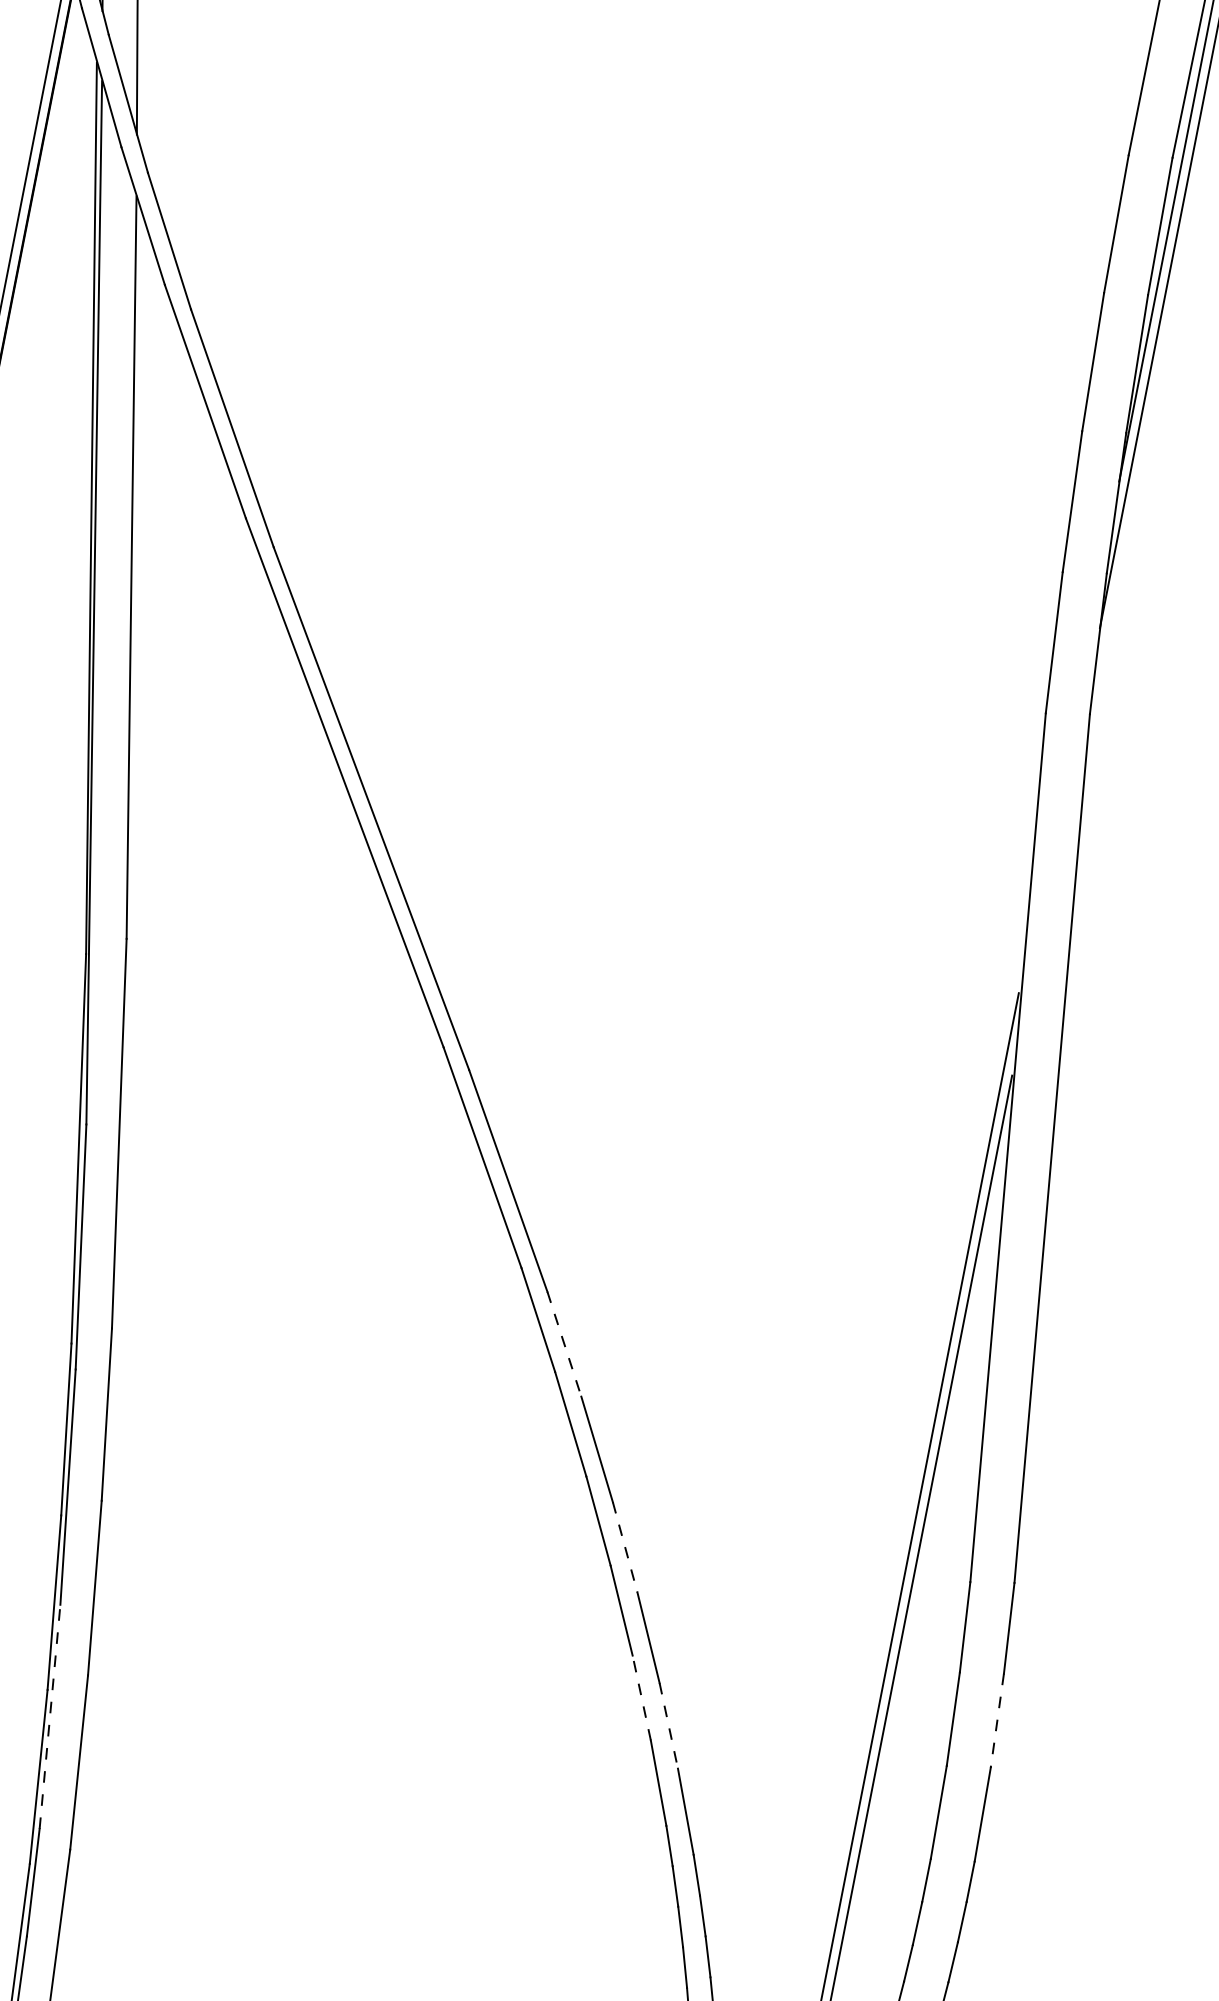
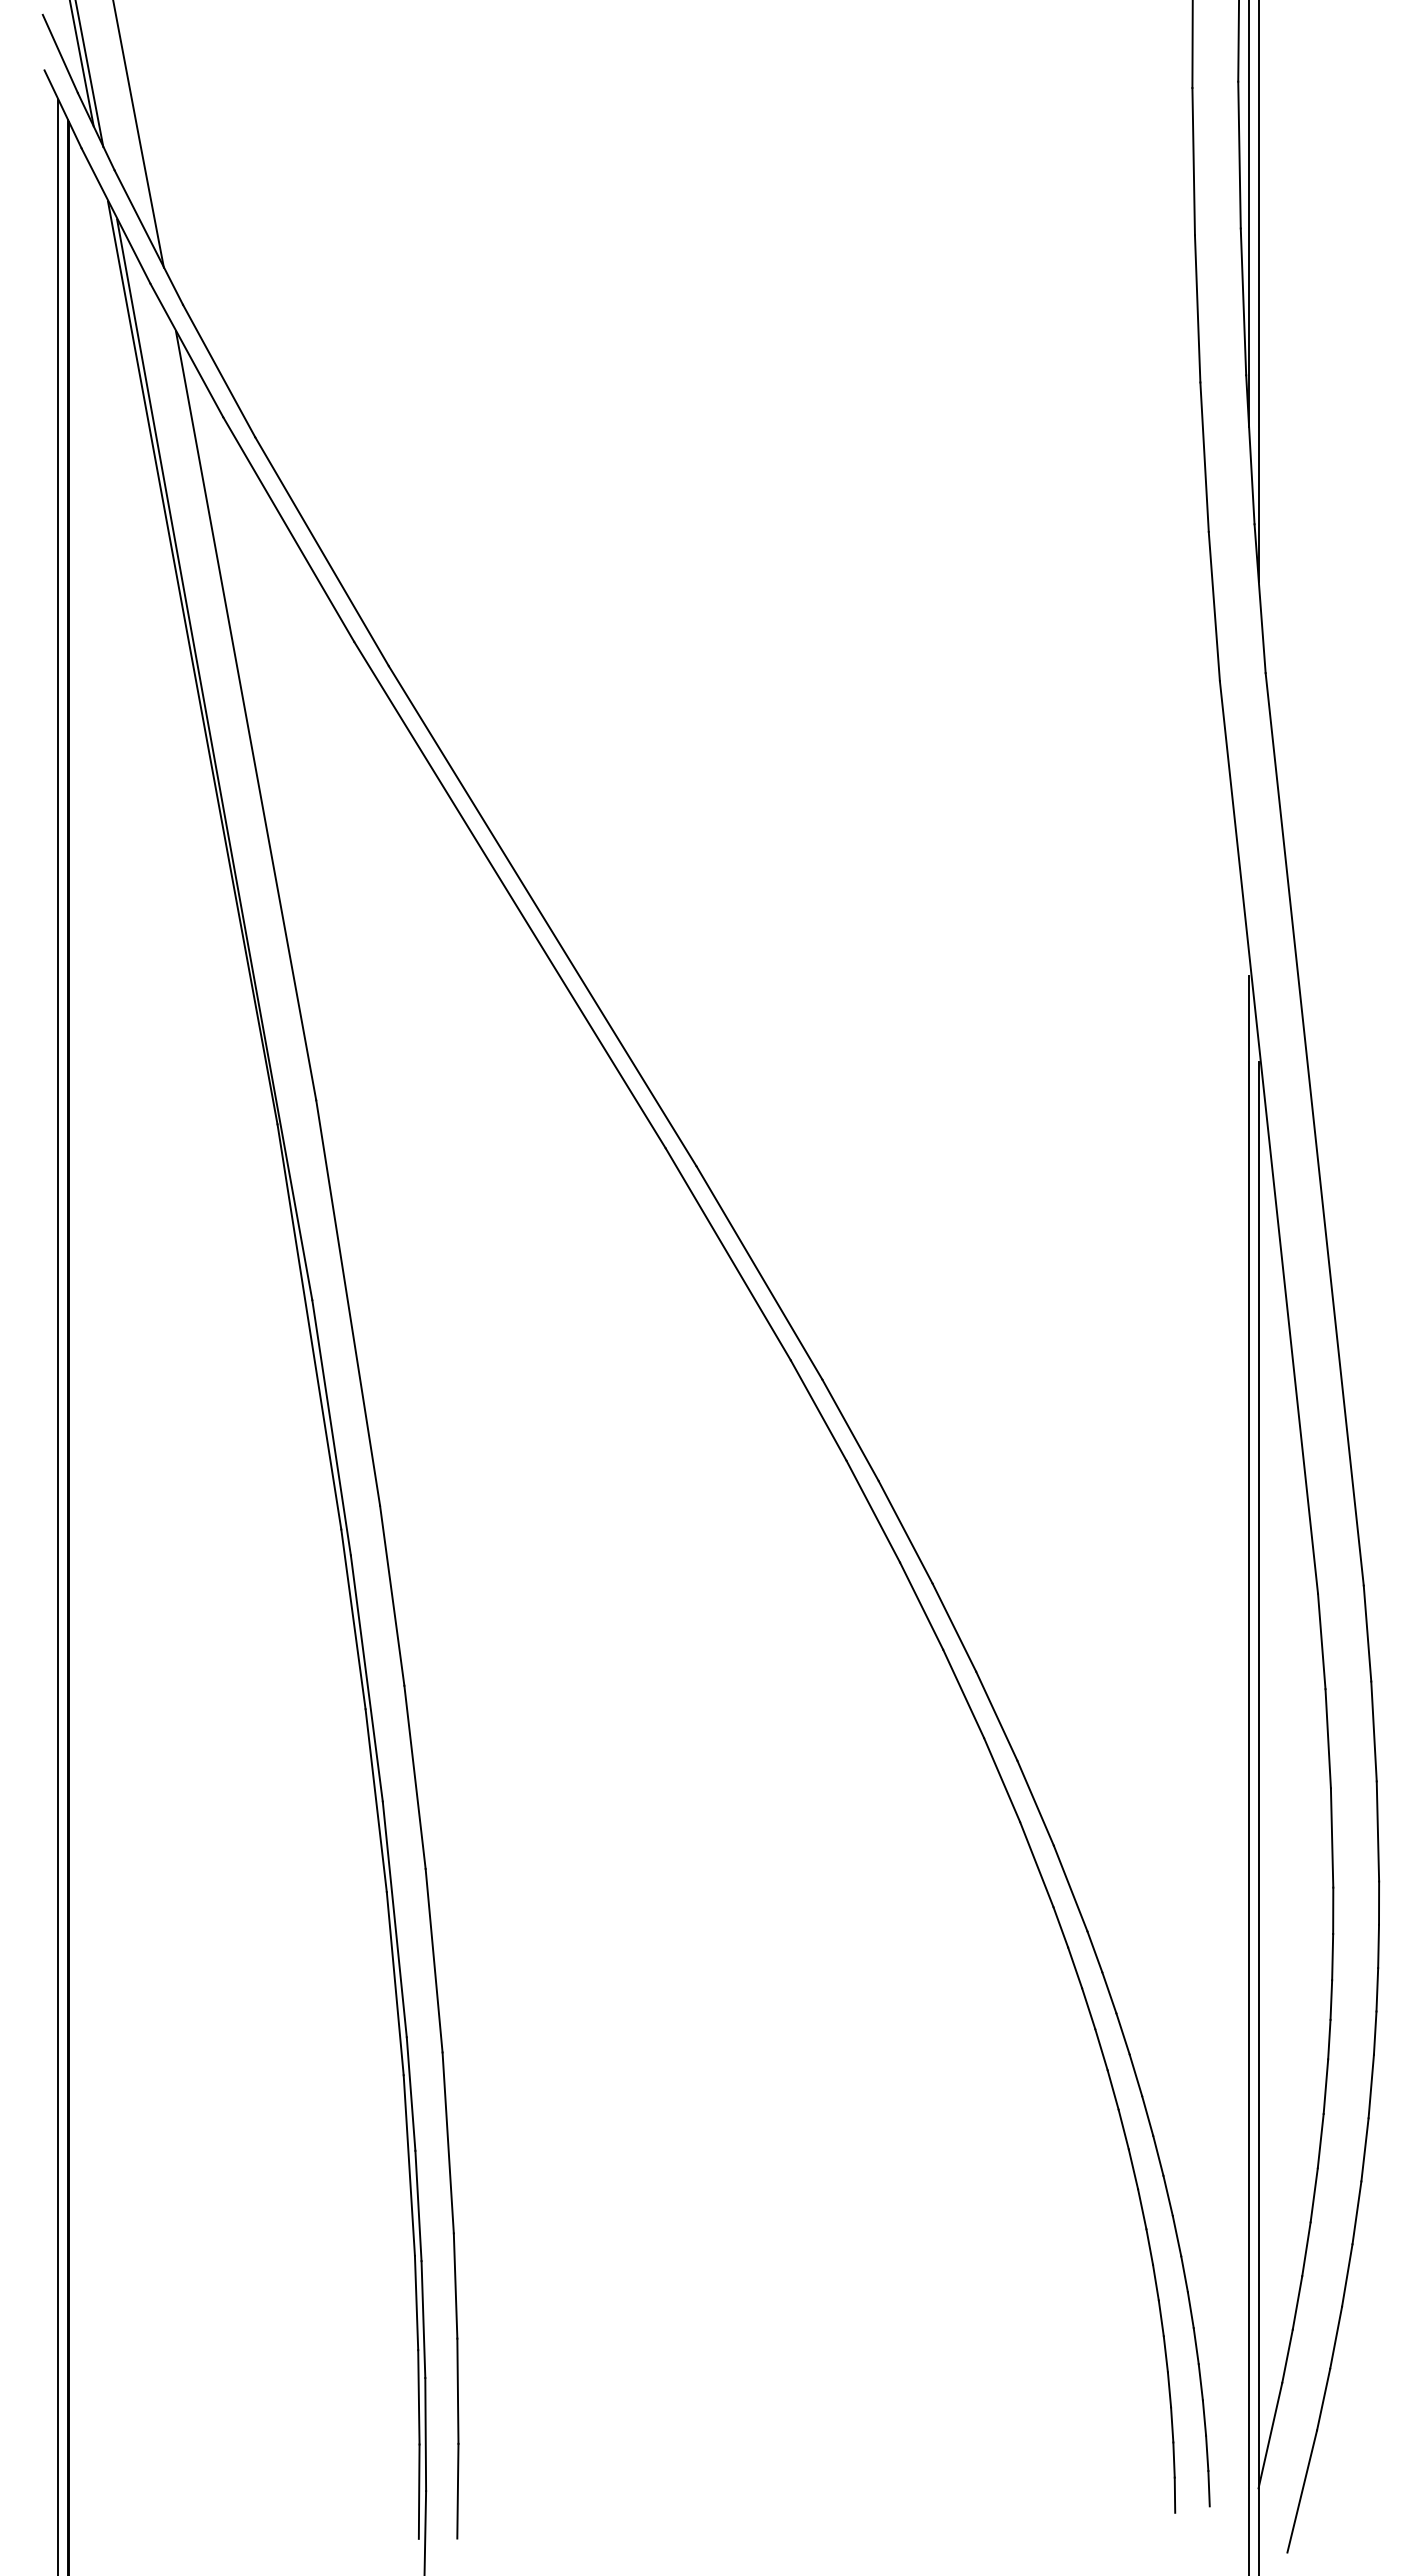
line: (564, 1344) -> (850, 1430), dashed -> solid
line: (625, 1547) -> (954, 1628), dashed -> solid
line: (642, 1698) -> (1002, 1780), dashed -> solid
line: (49, 1715) -> (394, 1918), dashed -> solid
line: (997, 1720) -> (1374, 1731), dashed -> solid
line: (668, 1725) -> (1035, 1803), dashed -> solid

